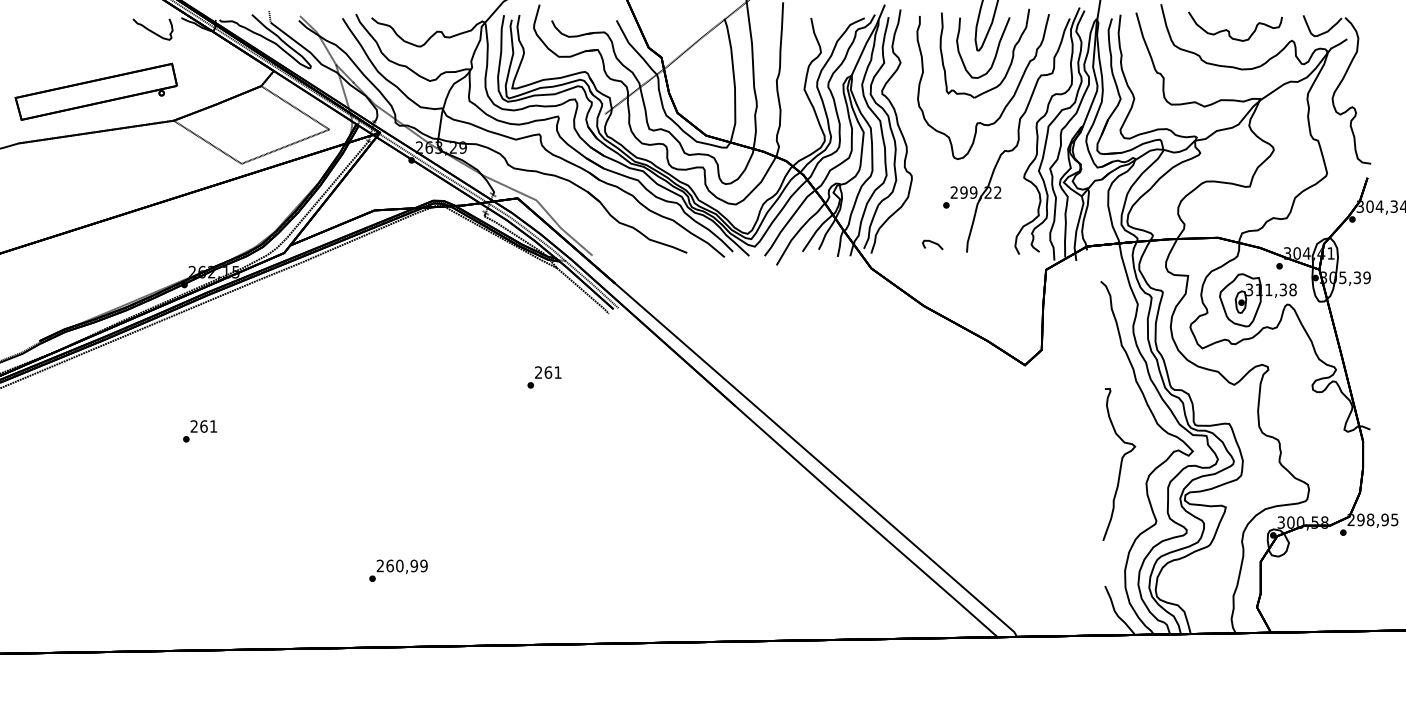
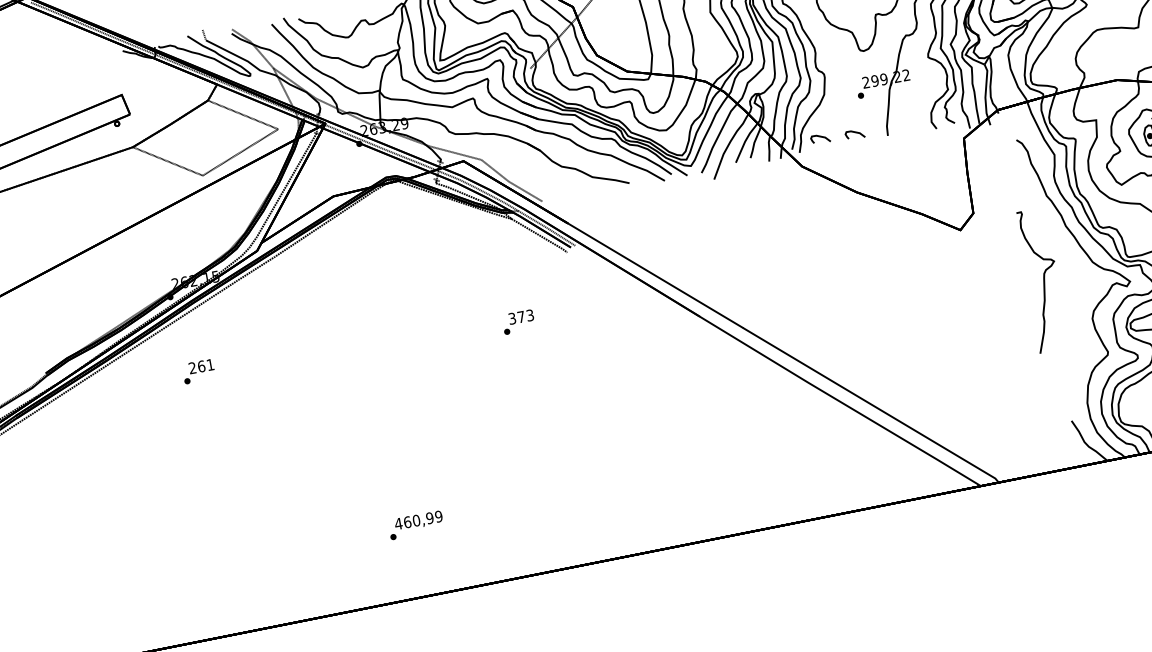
curve: (151, 30) -> (97, 67), removed
curve: (895, 241) -> (820, 137), added
text: (548, 372) -> (521, 316), 261 -> 373
text: (199, 431) -> (198, 371), moved
curve: (1120, 464) -> (1043, 280), moved
text: (380, 565) -> (398, 523), 260,99 -> 460,99

